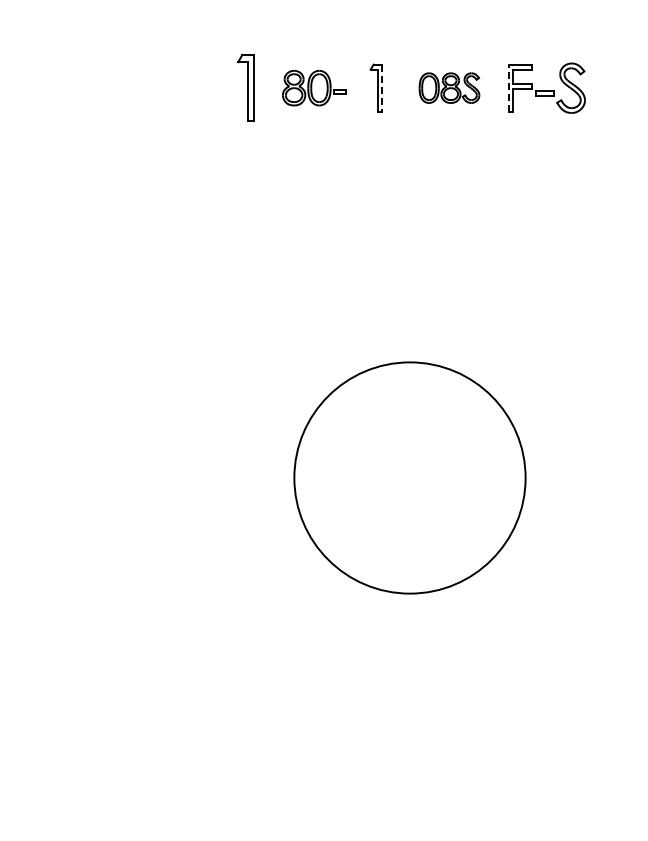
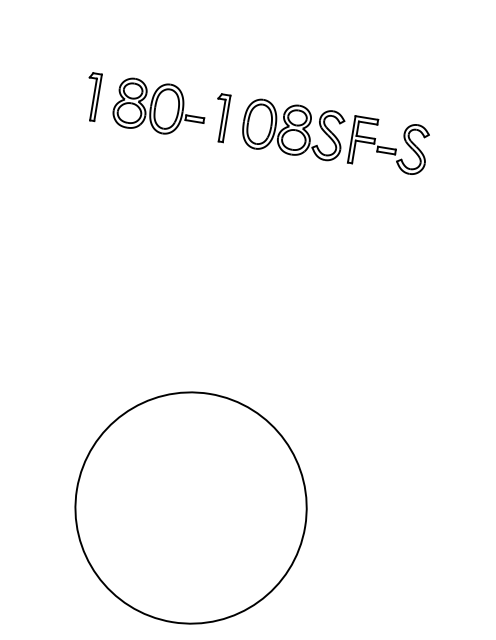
part: (245, 87) -> (91, 96), size x0.71
part: (314, 87) -> (159, 107), size x1.43
part: (449, 87) -> (293, 129), size x1.67
line: (382, 88) -> (226, 119), dashed -> solid
line: (508, 88) -> (351, 139), dashed -> solid

